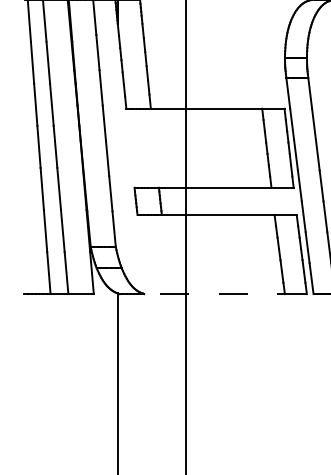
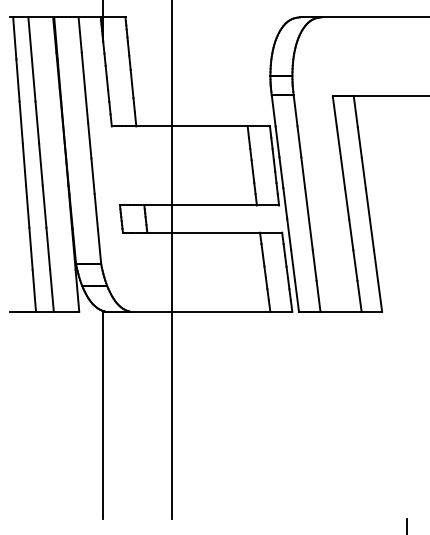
line: (225, 293) -> (210, 311), dashed -> solid

